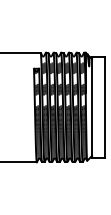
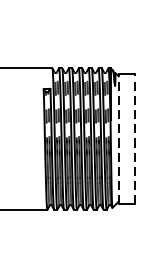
line: (92, 107) -> (119, 139), solid -> dashed
line: (104, 107) -> (134, 139), solid -> dashed

